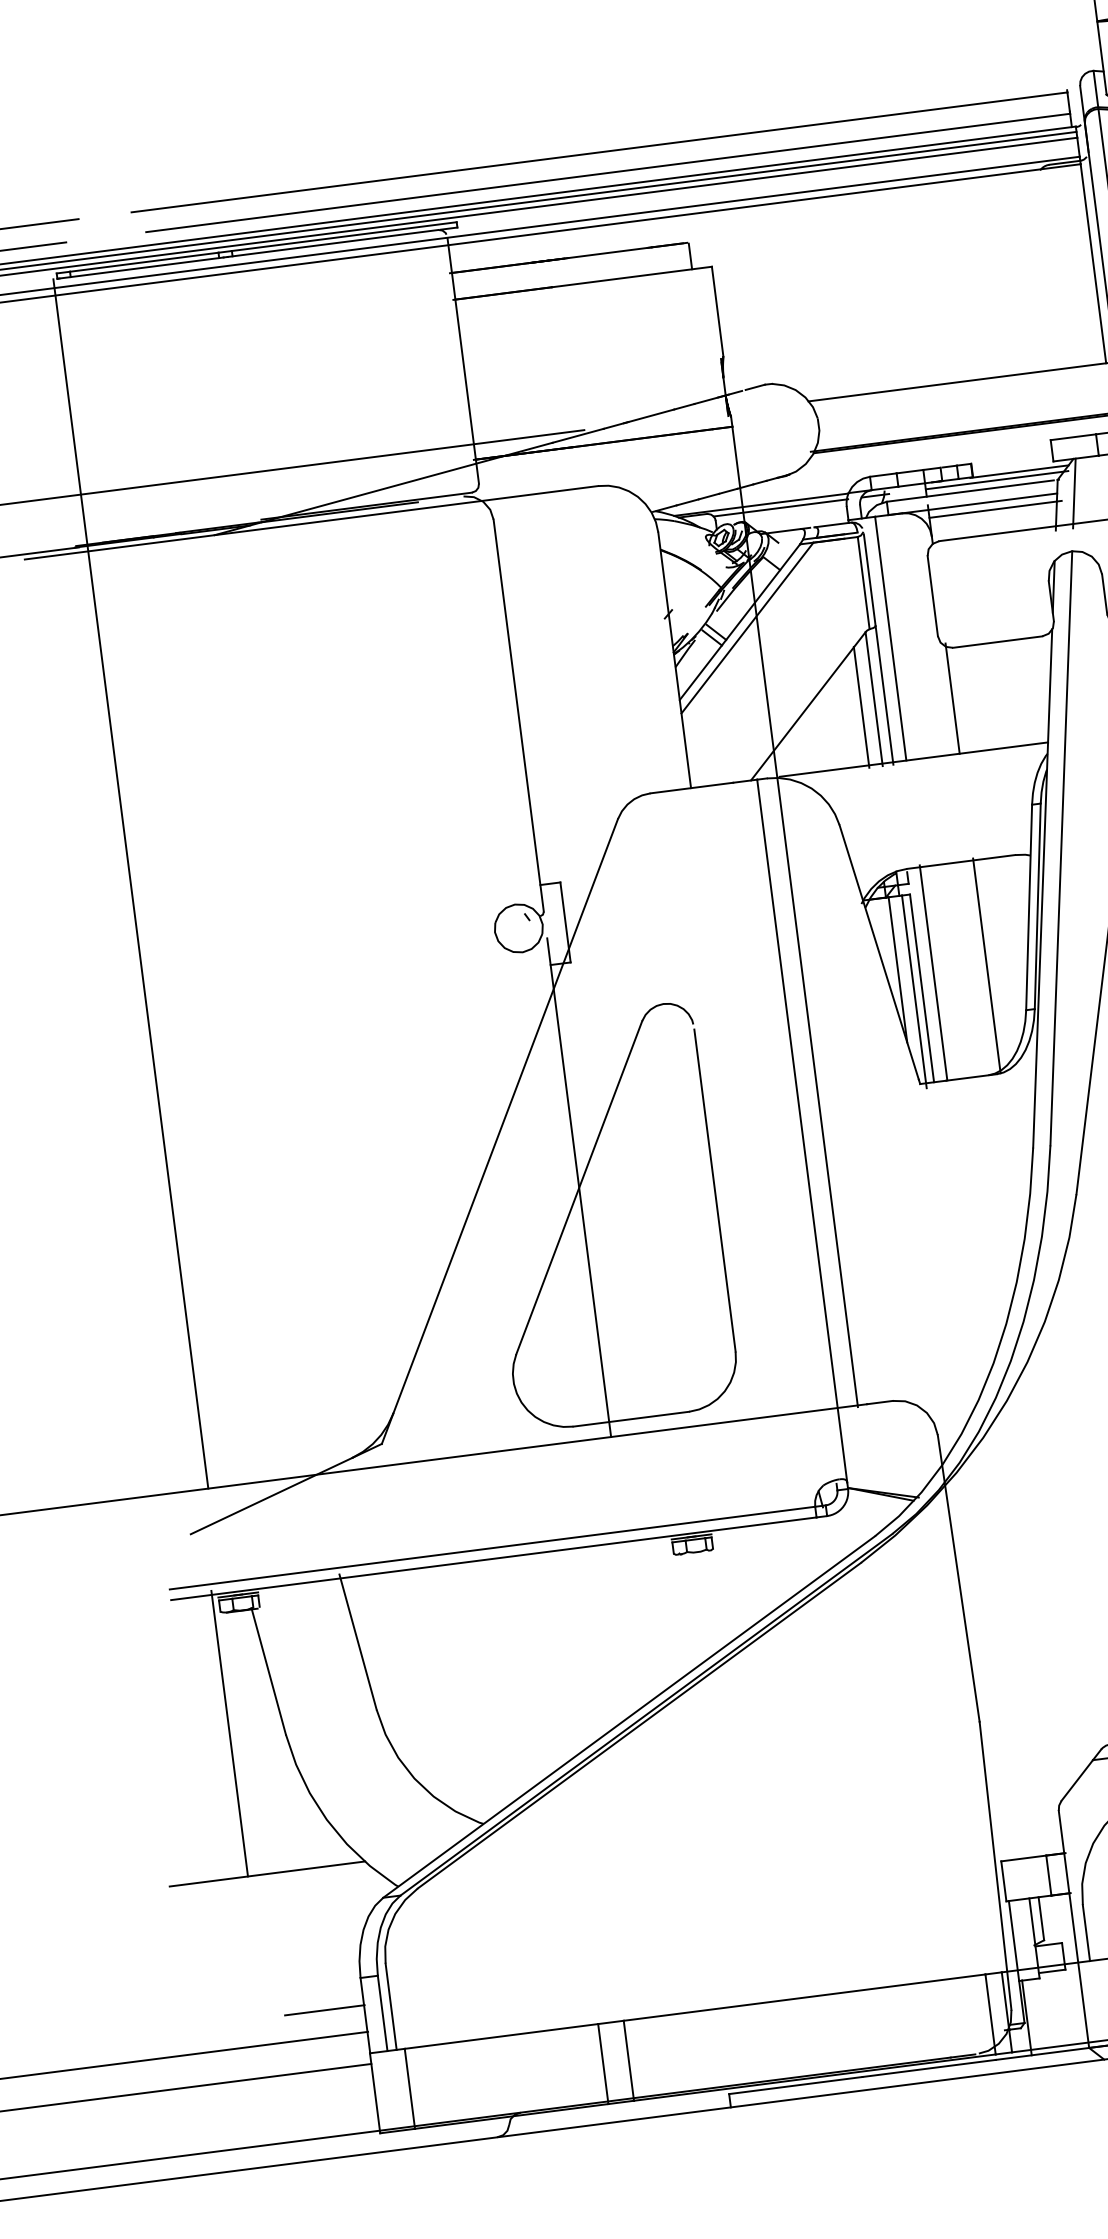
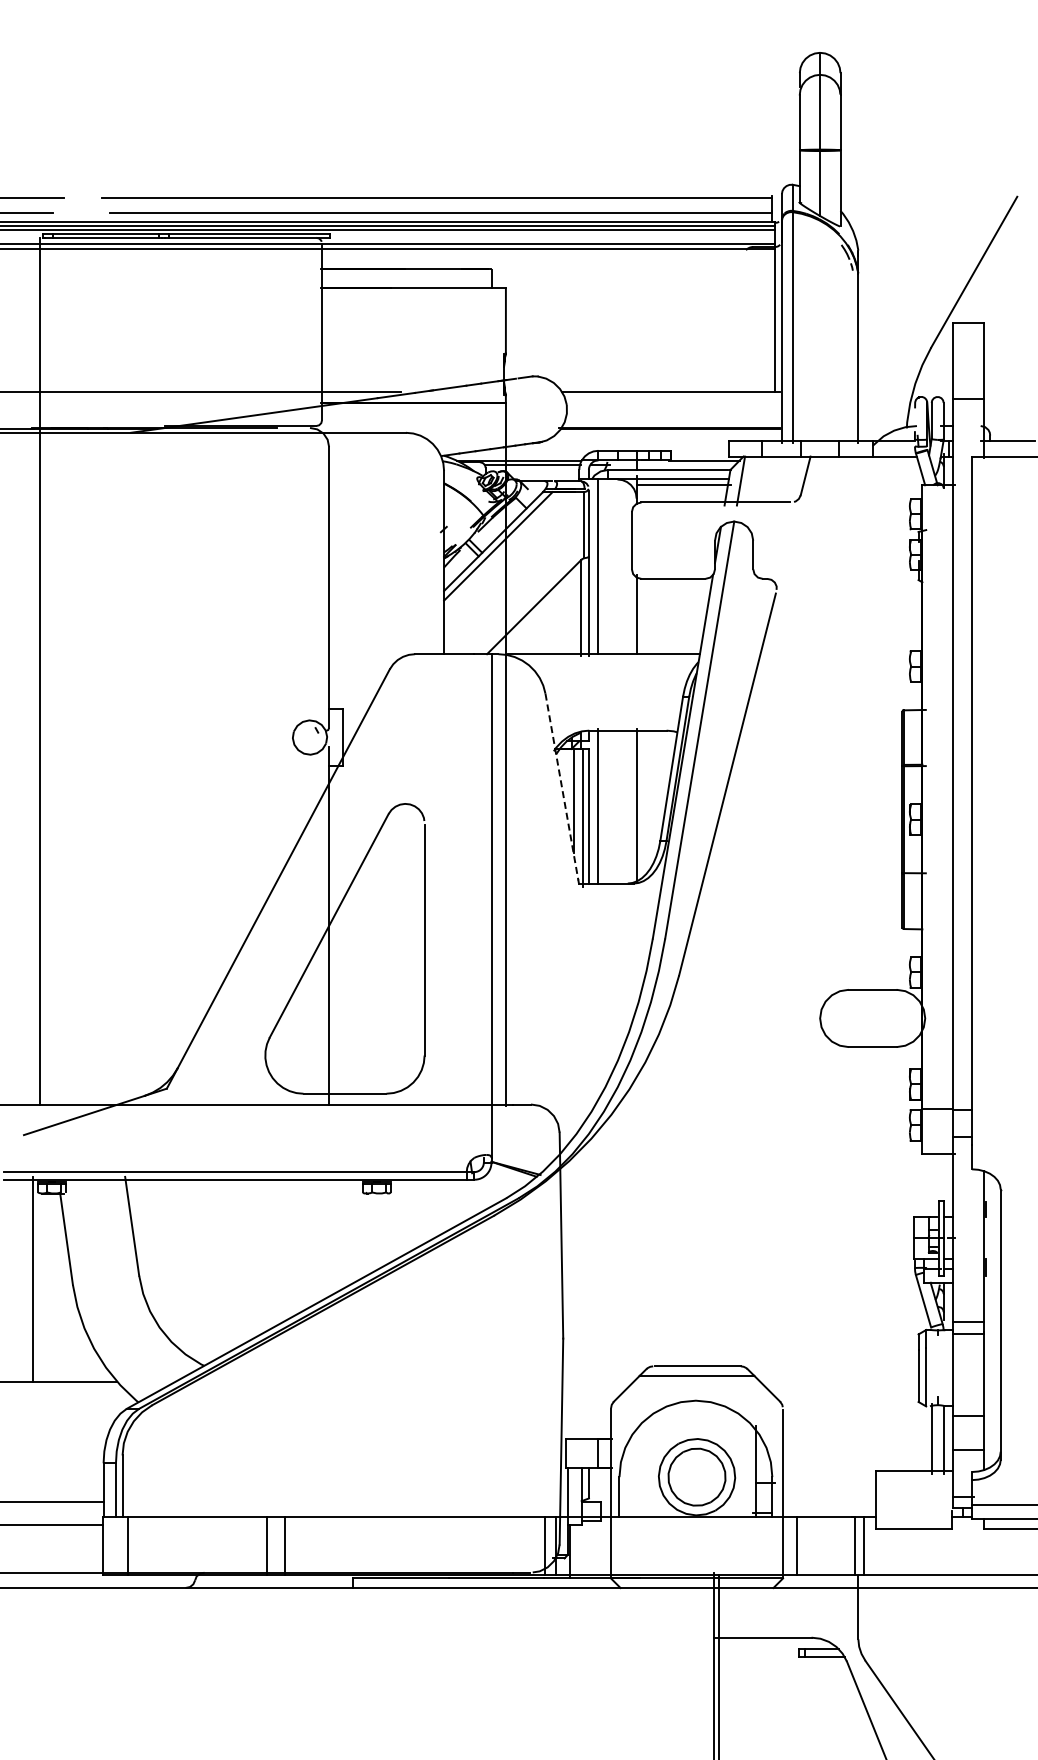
line: (996, 479) -> (687, 464), removed
line: (861, 707) -> (571, 612), removed
line: (878, 953) -> (561, 787), solid -> dashed
line: (324, 2009) -> (75, 1482), removed

